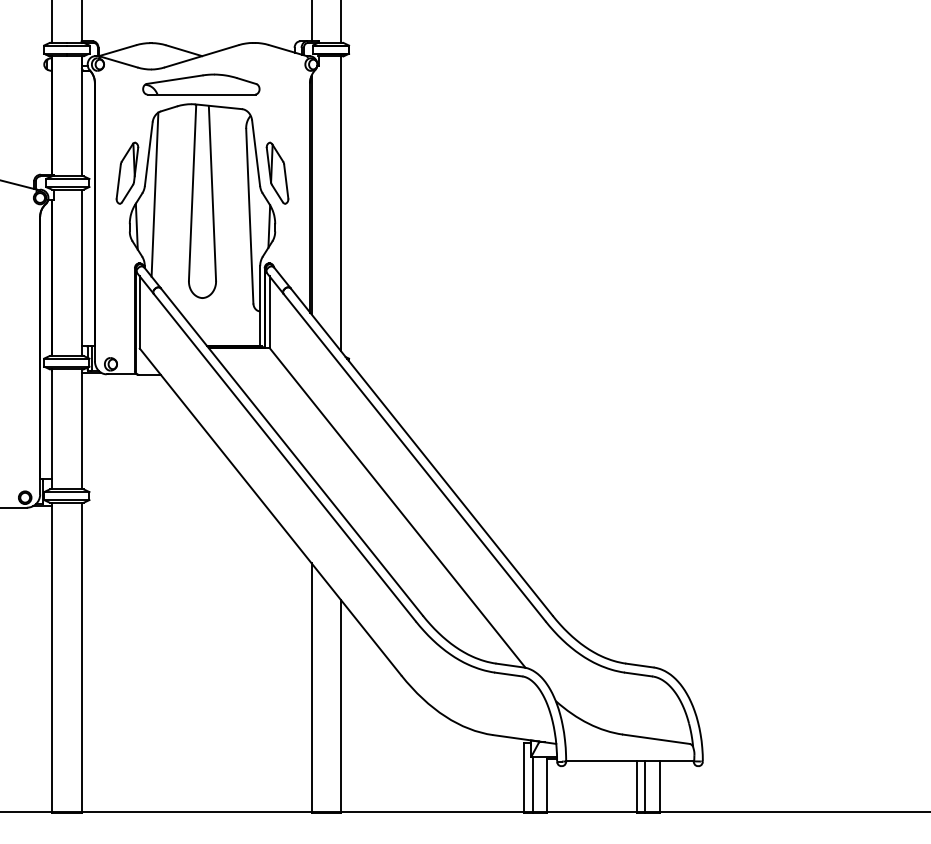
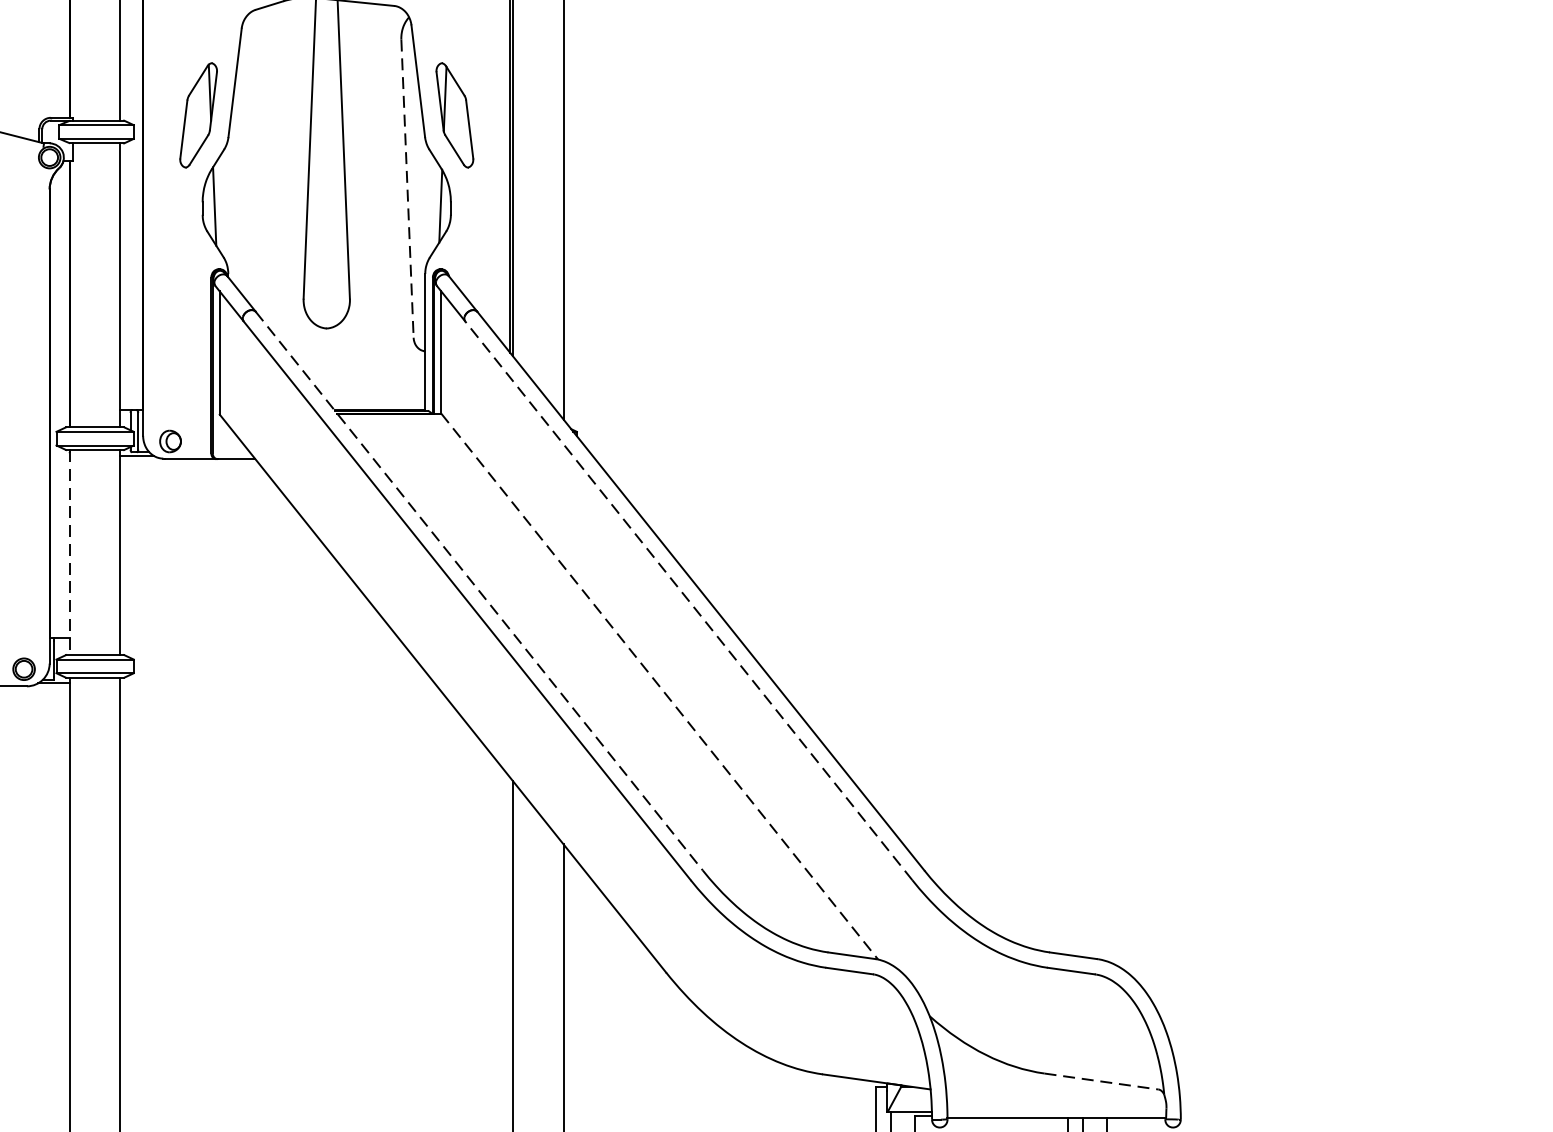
line: (154, 194) -> (244, 151), removed
line: (249, 216) -> (406, 189), solid -> dashed
line: (51, 429) -> (69, 552), solid -> dashed
line: (291, 451) -> (478, 590), solid -> dashed
line: (414, 457) -> (688, 600), solid -> dashed
line: (397, 507) -> (659, 685), solid -> dashed
line: (656, 739) -> (1101, 1081), solid -> dashed

